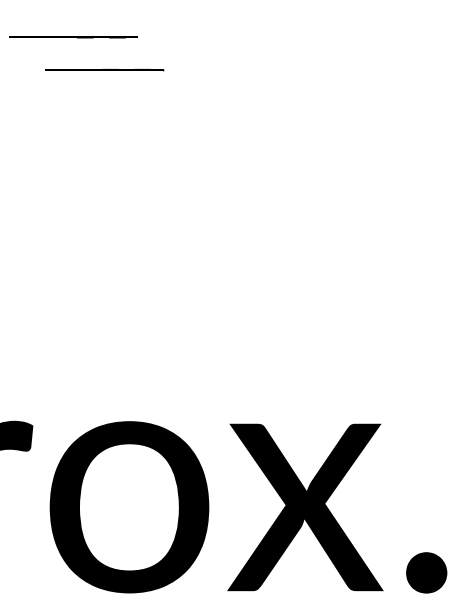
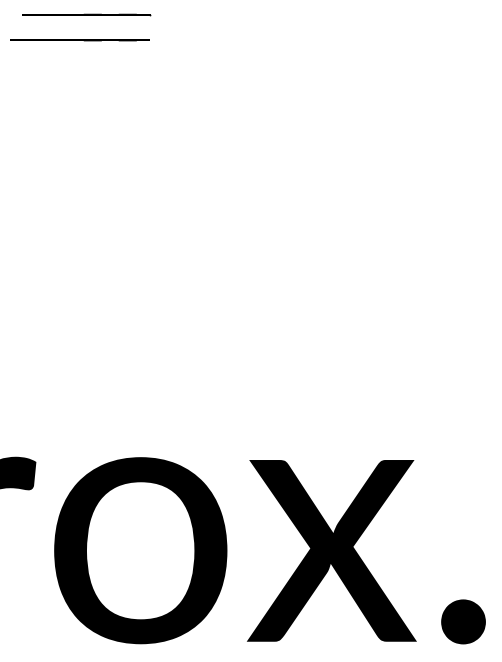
line: (104, 70) -> (86, 15), moved

